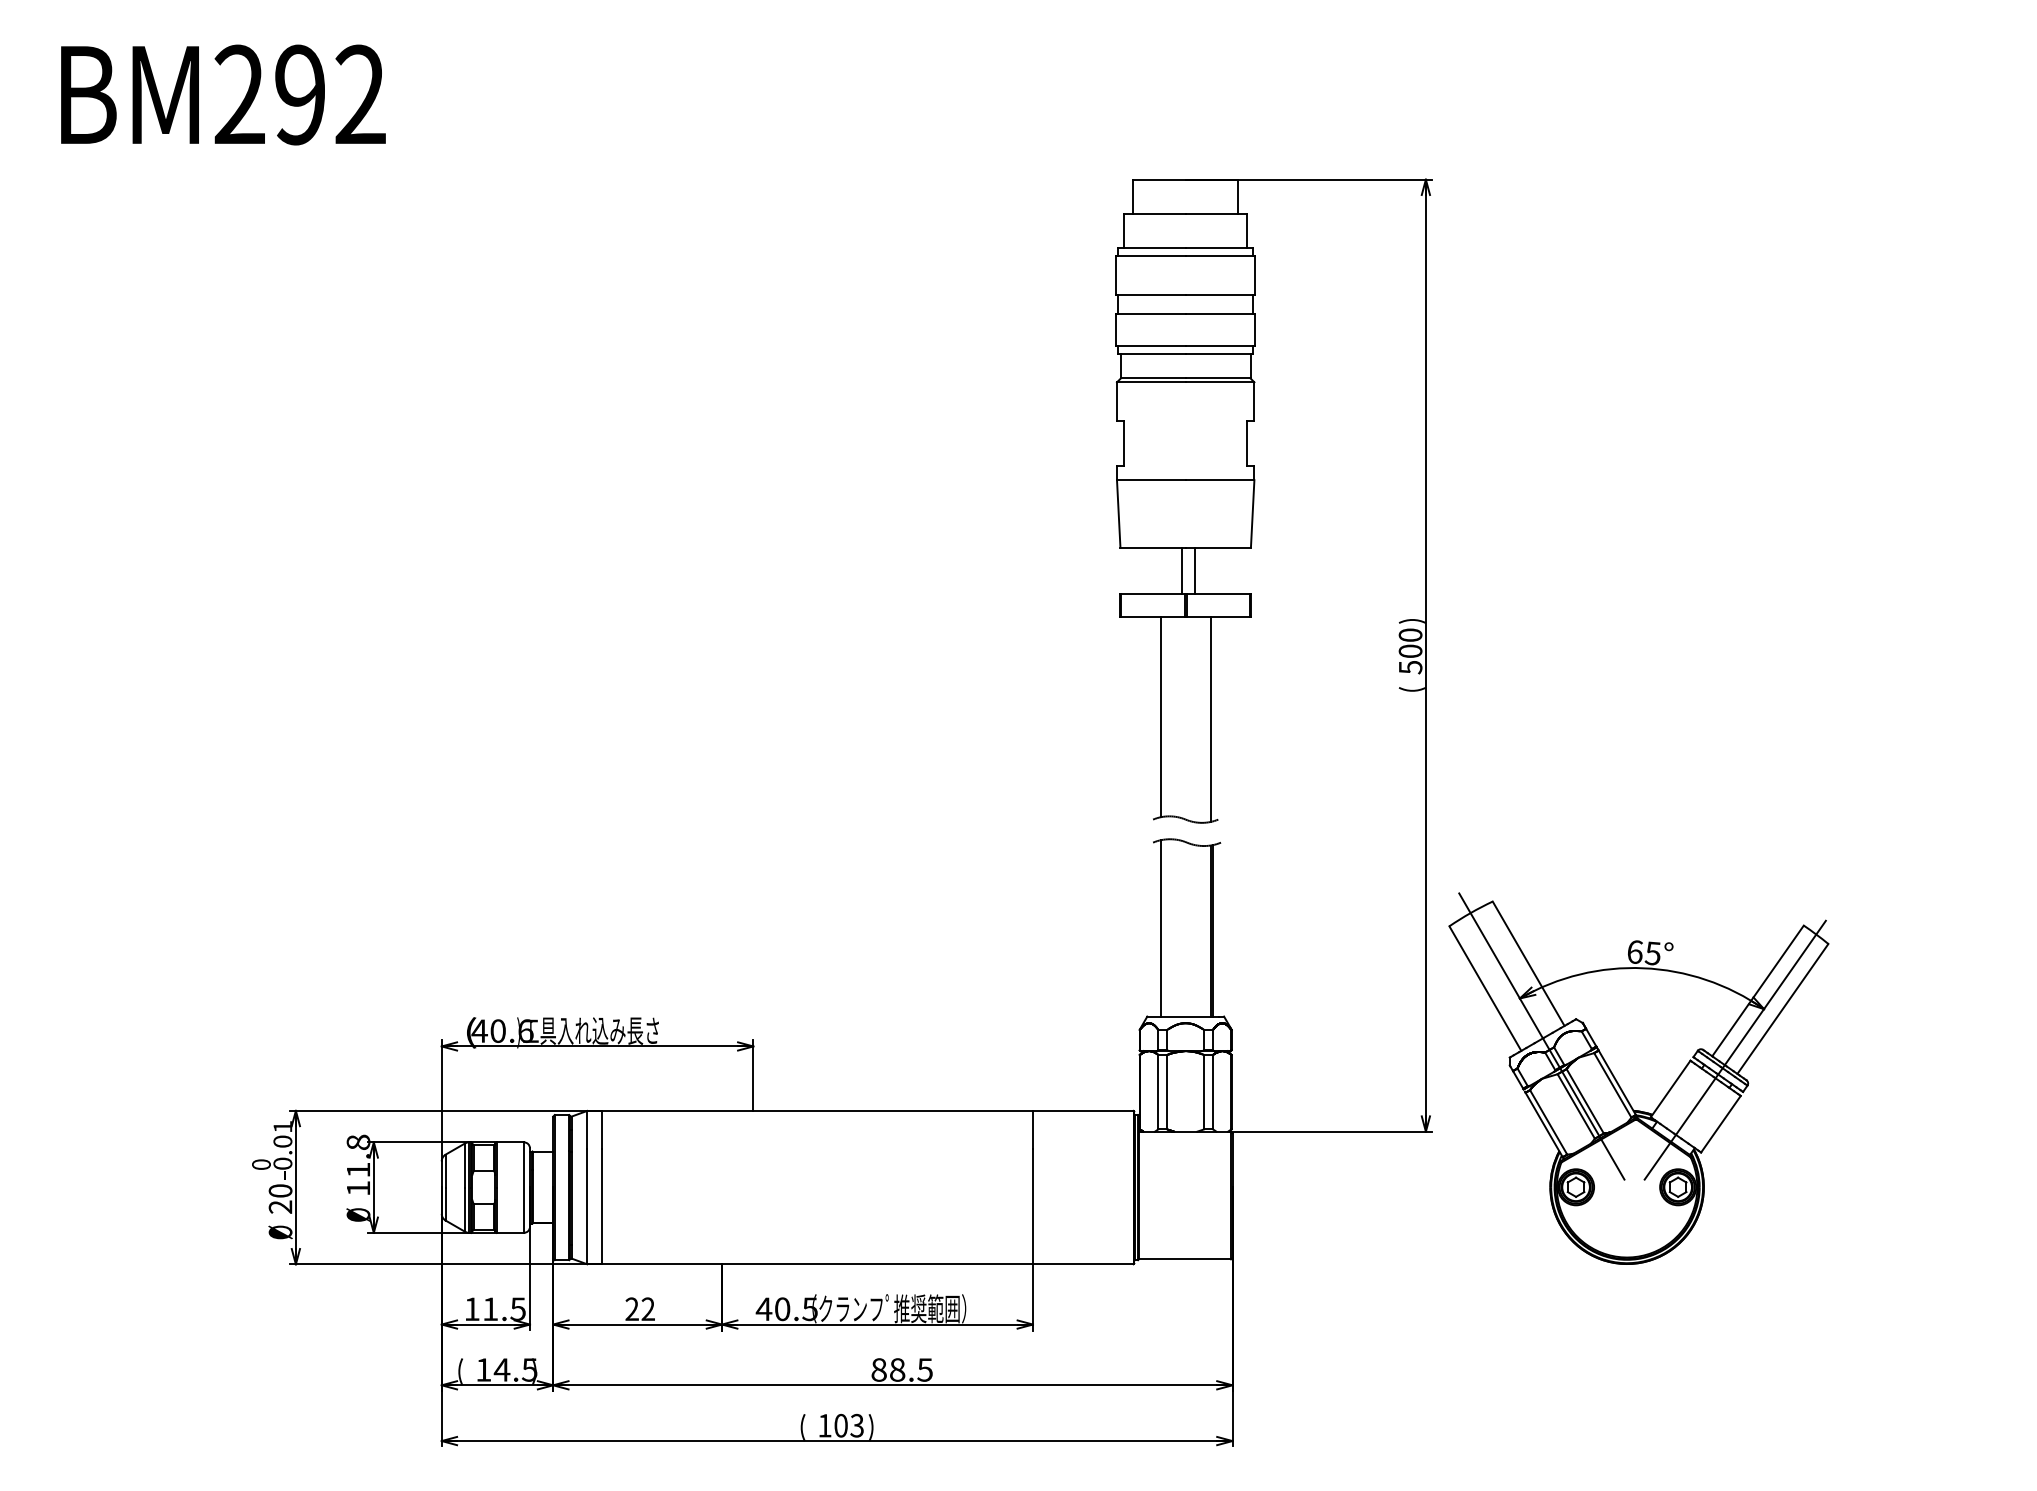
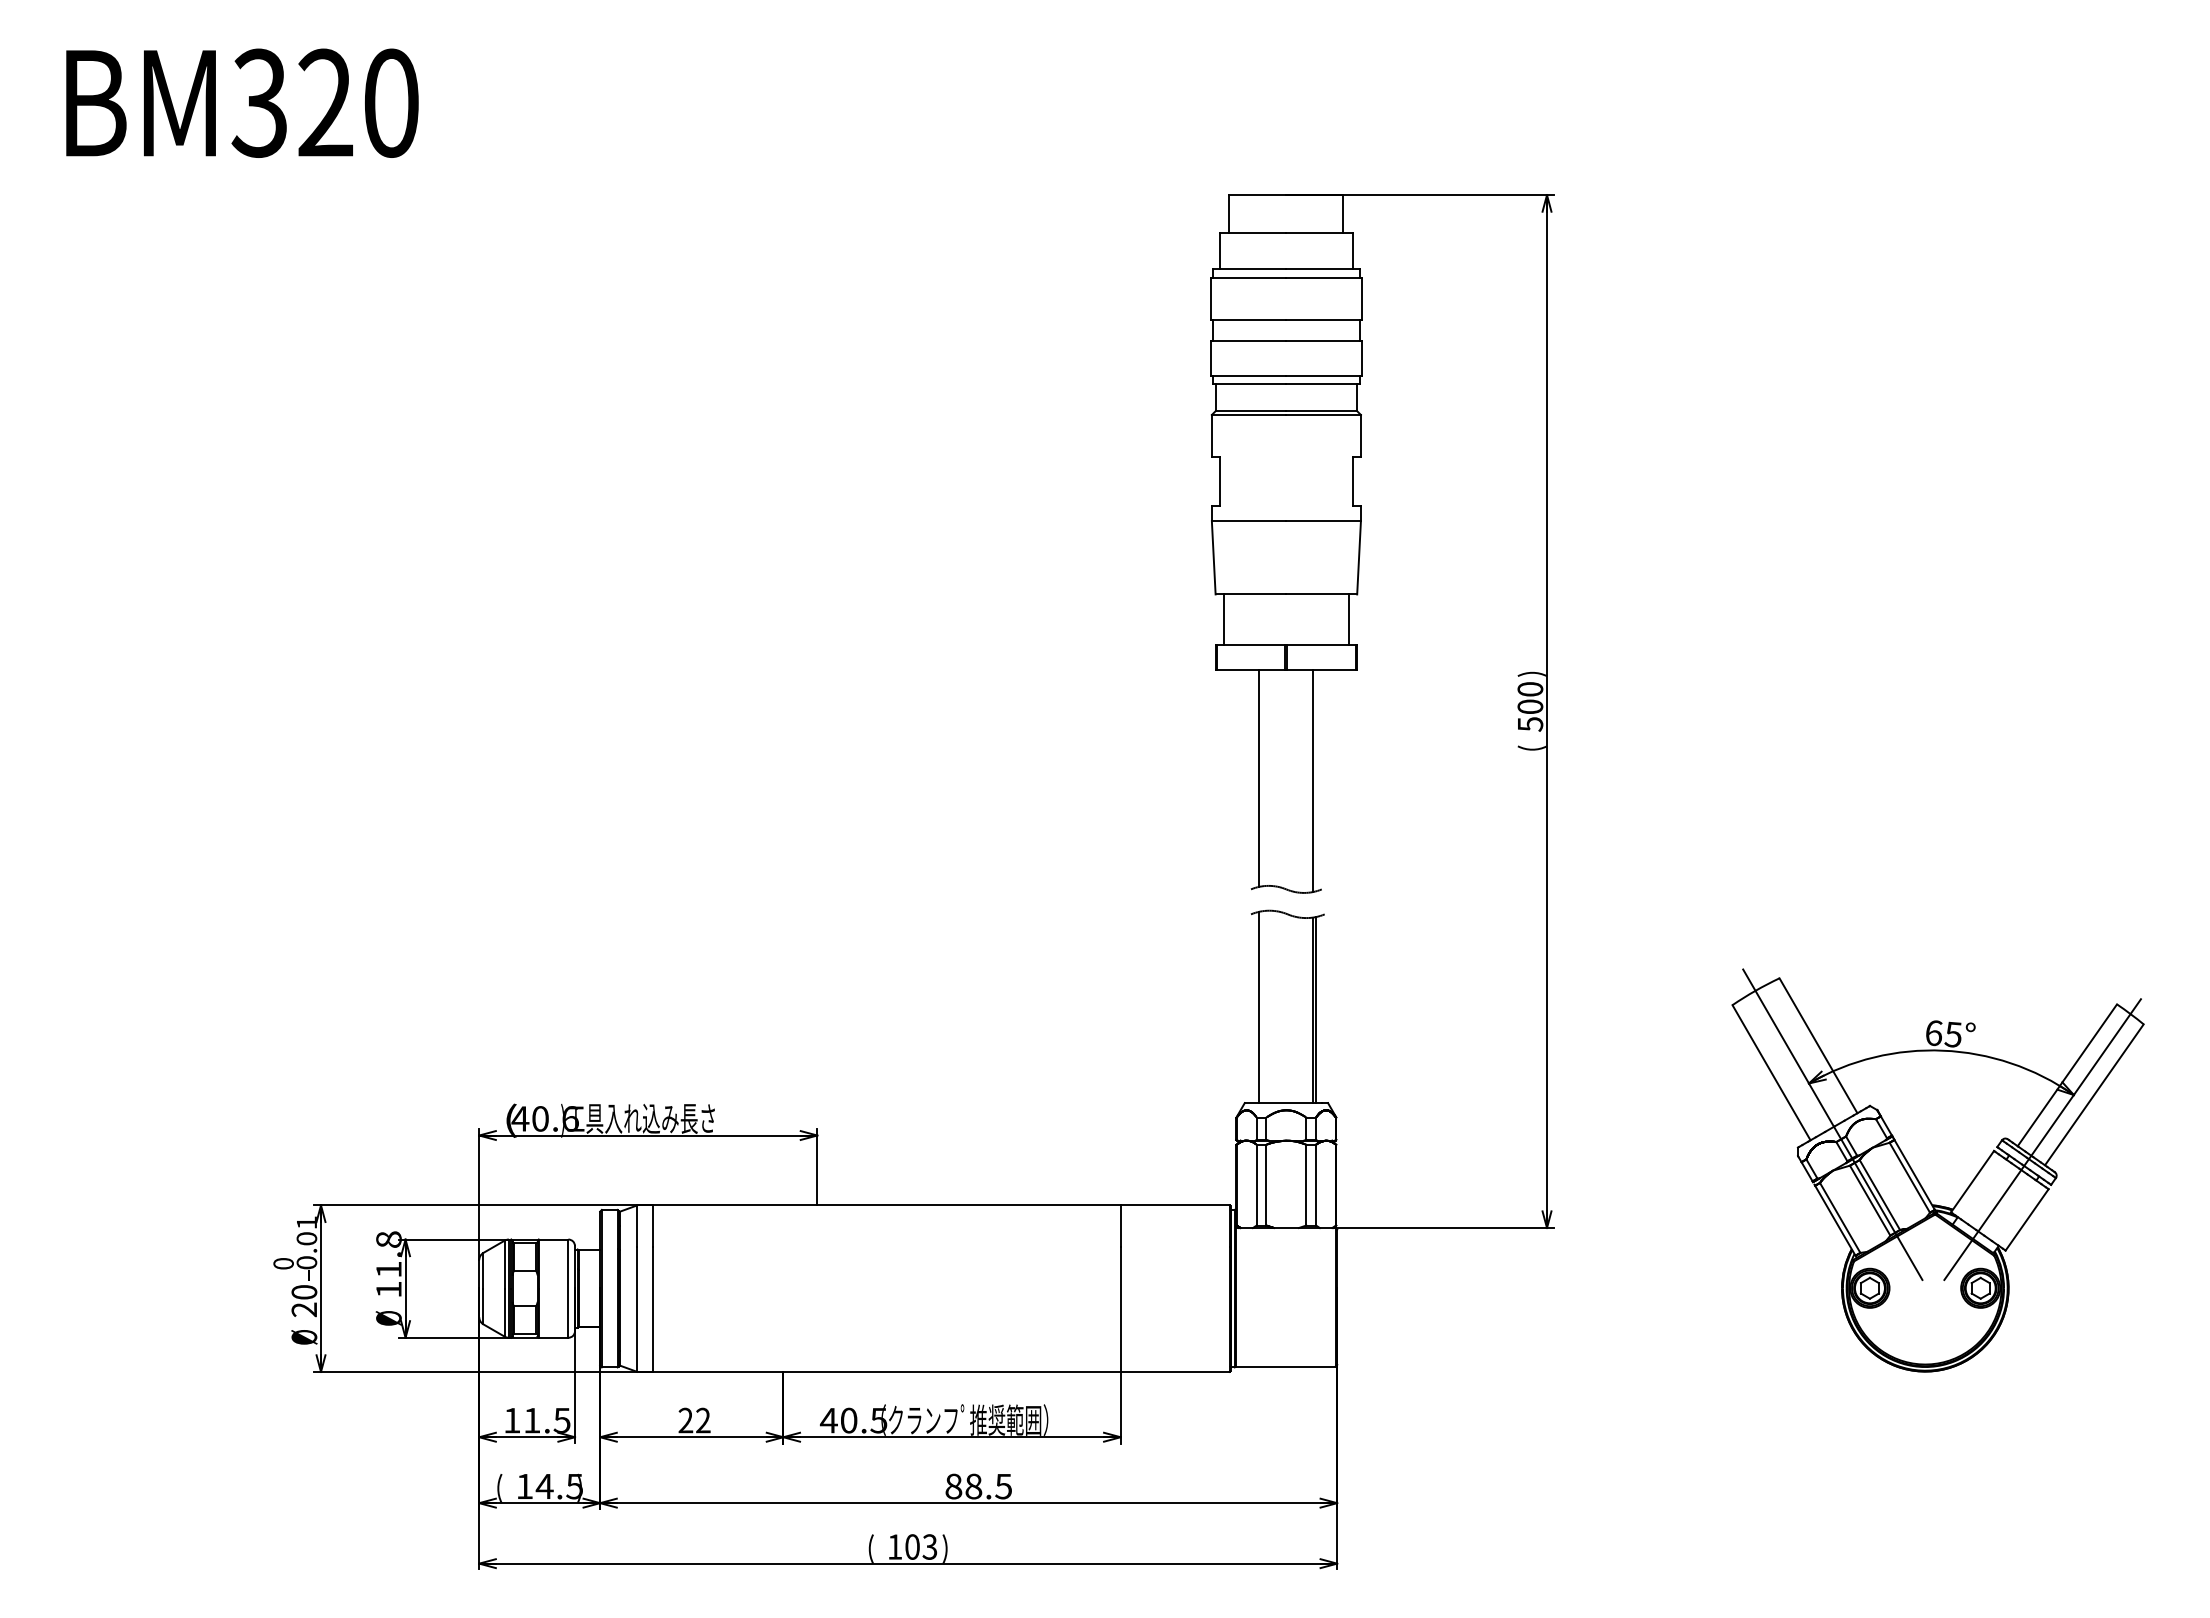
text: (299, 94) -> (324, 102), BM292 -> BM320
line: (1181, 570) -> (1348, 619), moved
line: (1195, 570) -> (1223, 619), moved
part: (1638, 1078) -> (1937, 1170), moved

